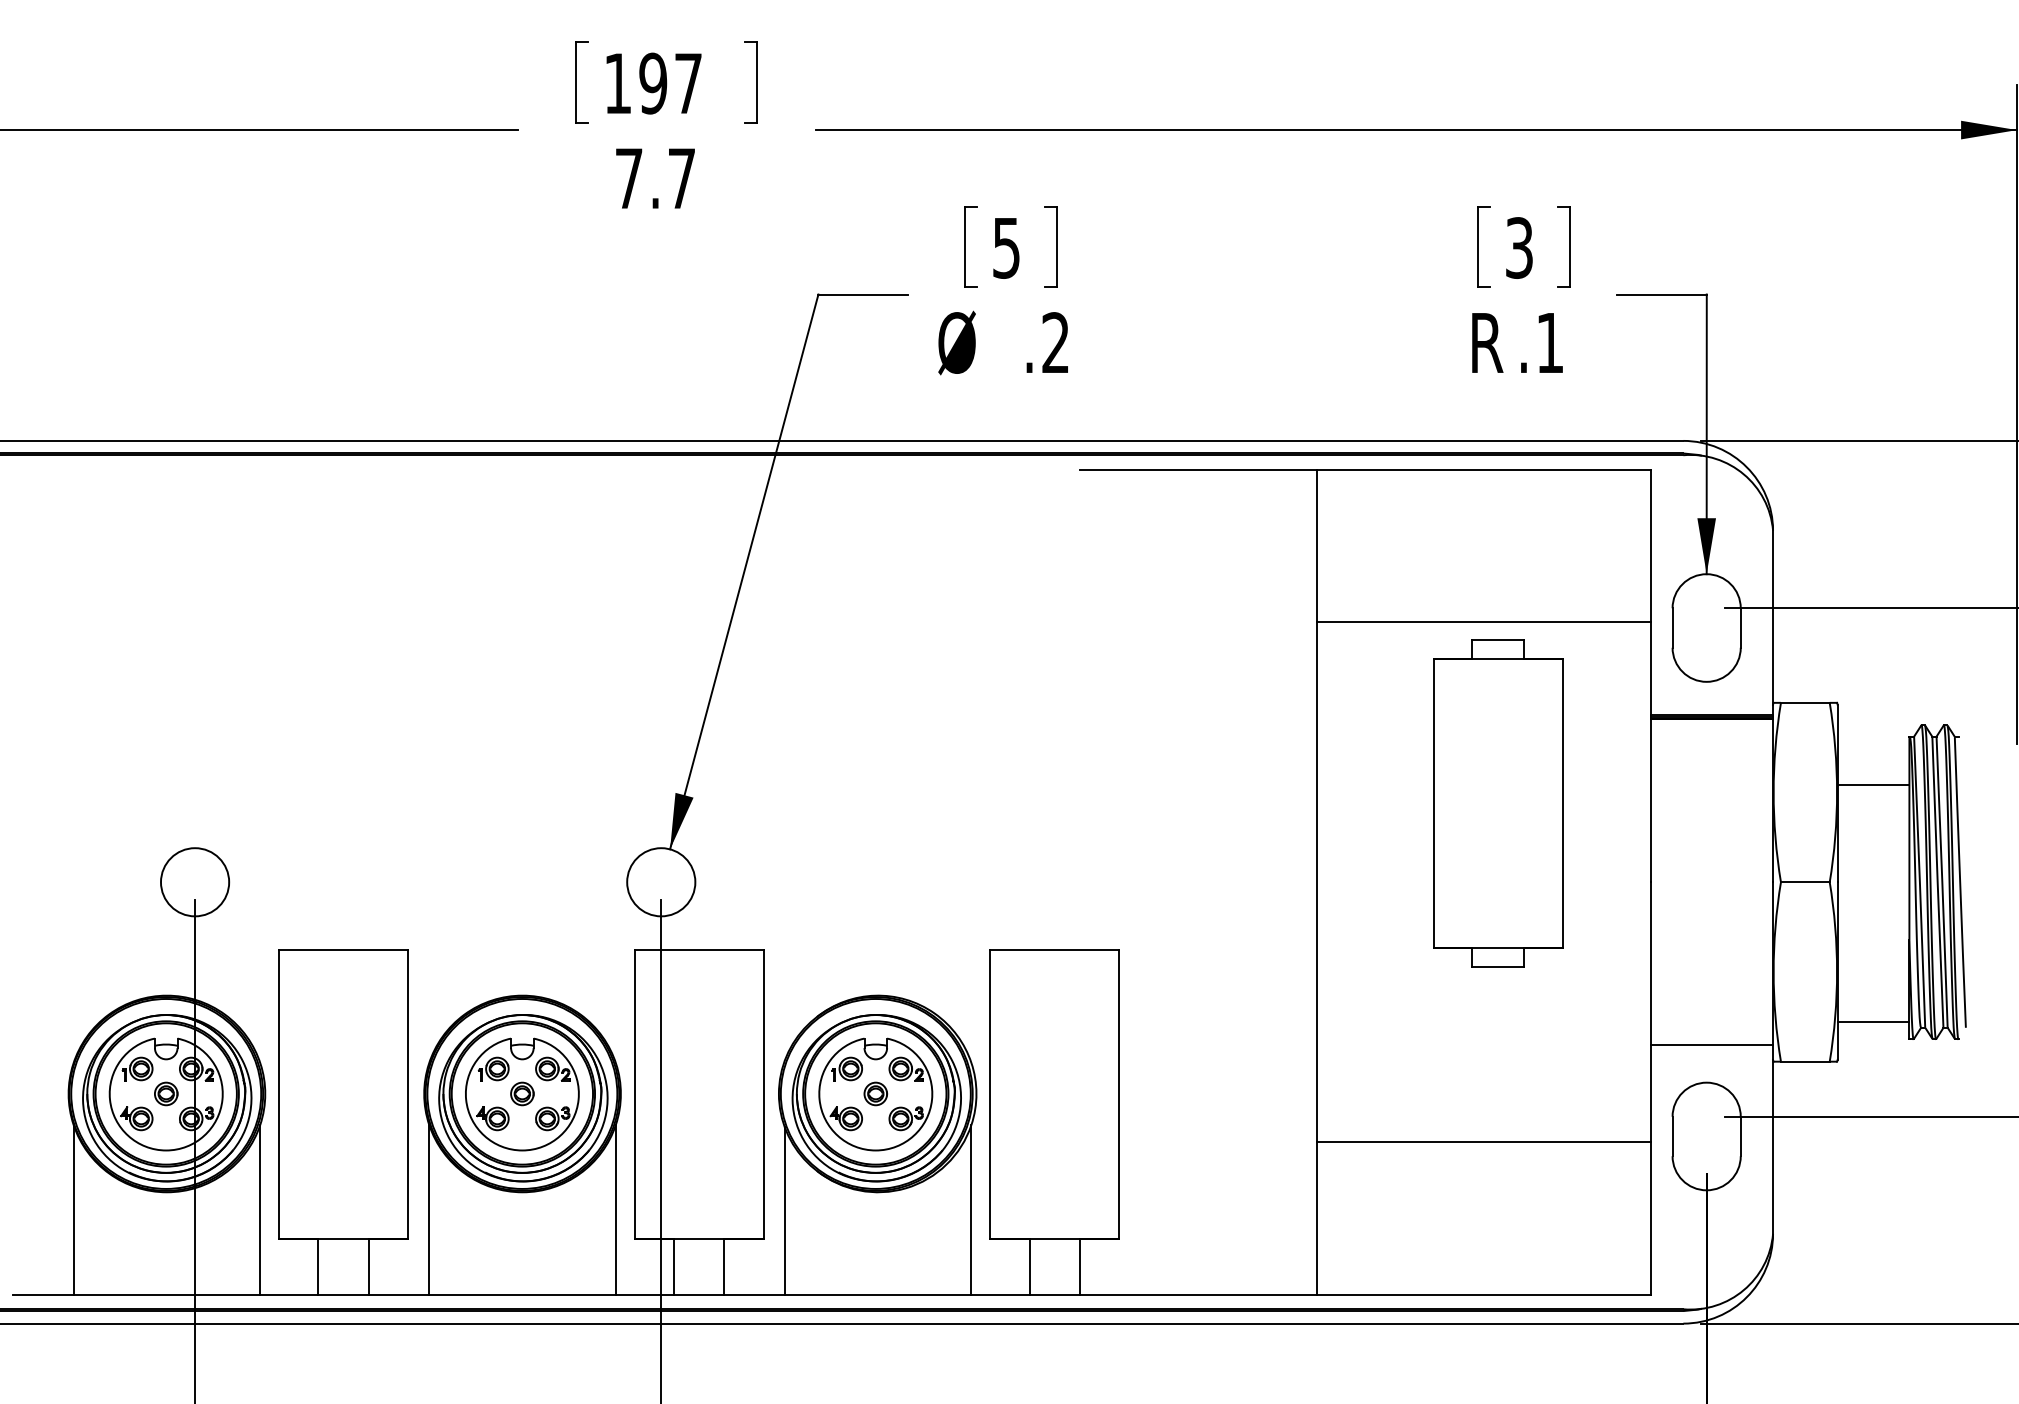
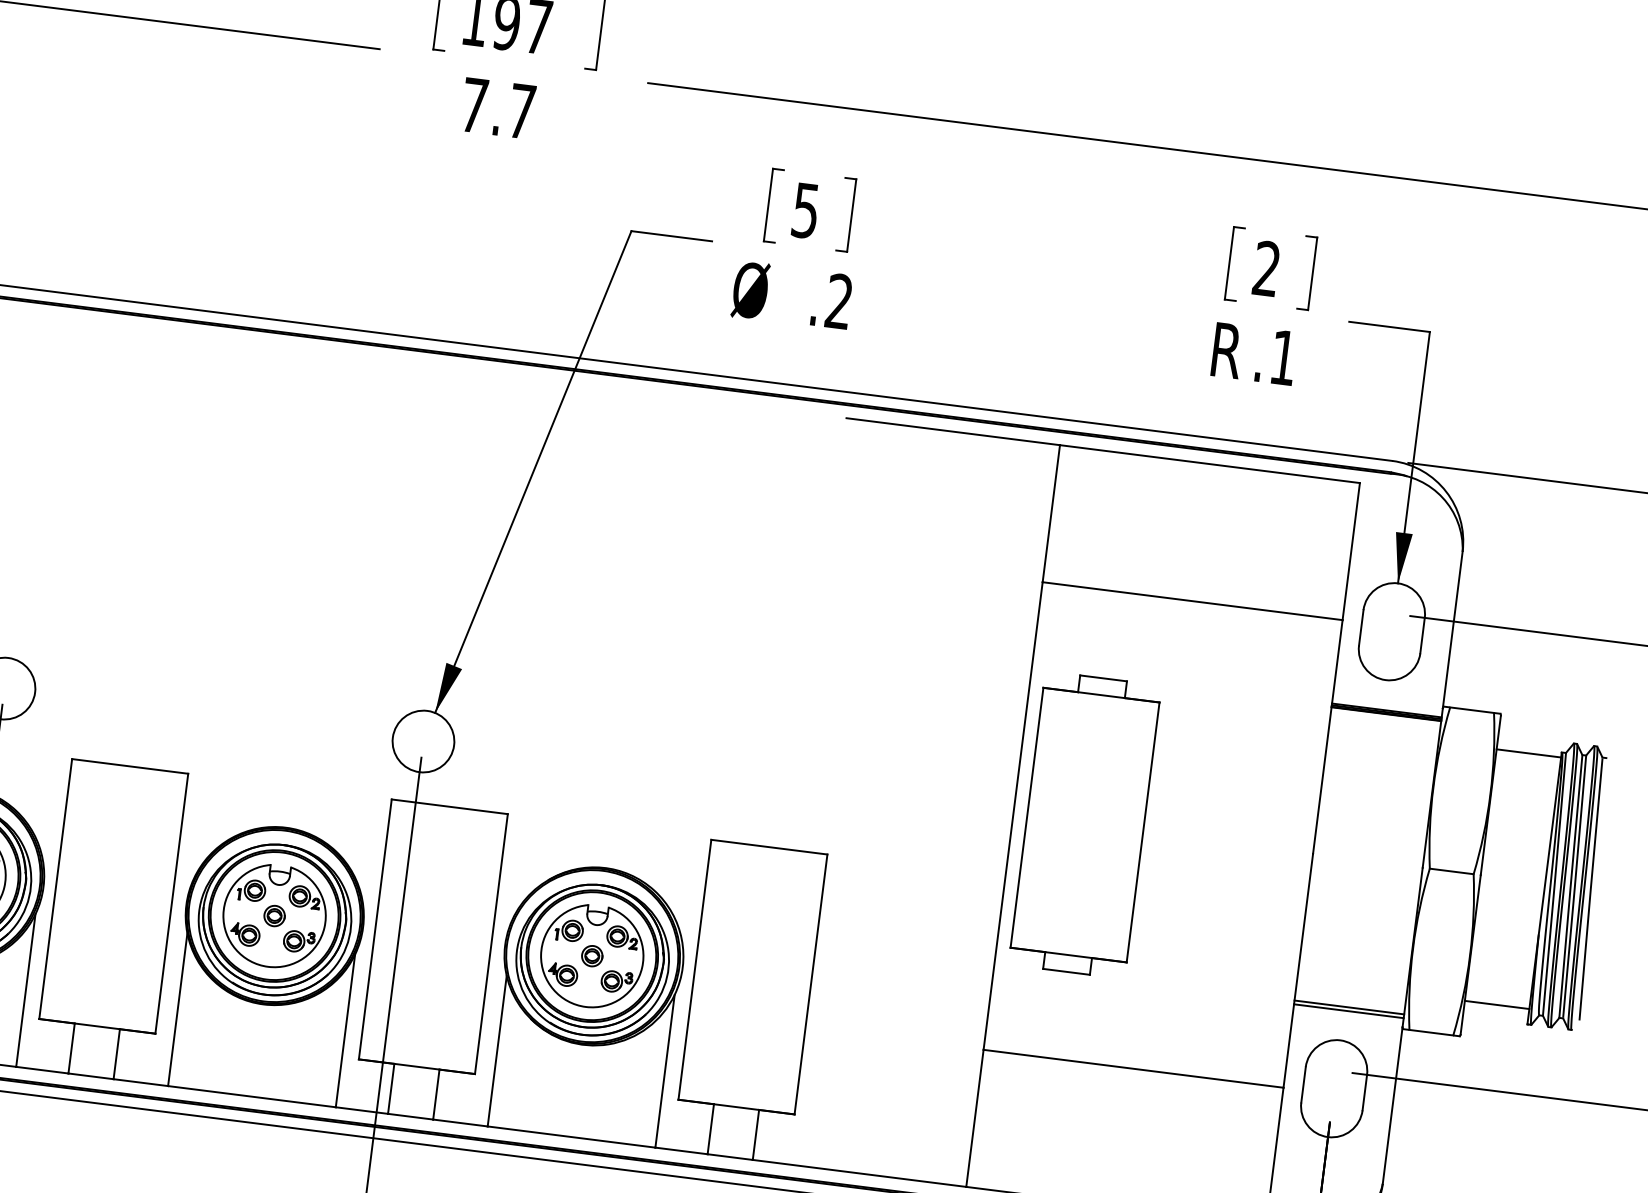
text: (1519, 247) -> (1266, 268), 3 -> 2
line: (1873, 785) -> (1528, 753), moved
part: (1498, 803) -> (1085, 825), moved
line: (1712, 1049) -> (1349, 1011), added

